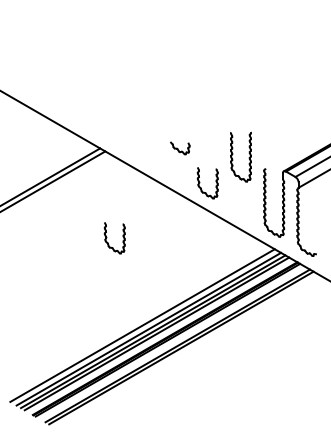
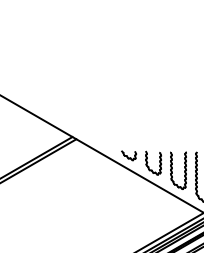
part: (180, 148) -> (129, 155), moved
part: (233, 154) -> (172, 168), moved
part: (107, 237) -> (78, 204), removed

